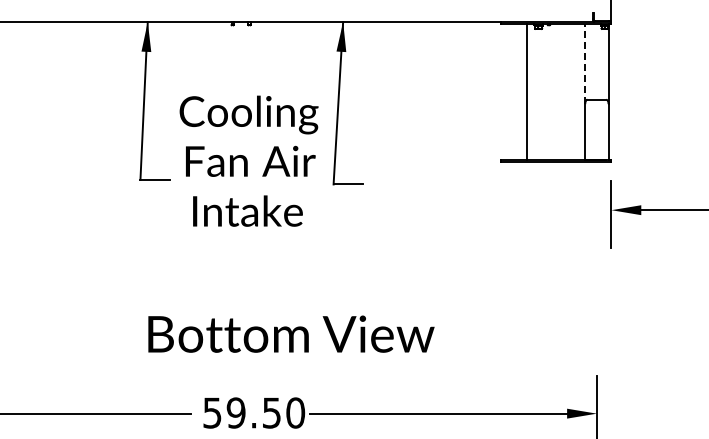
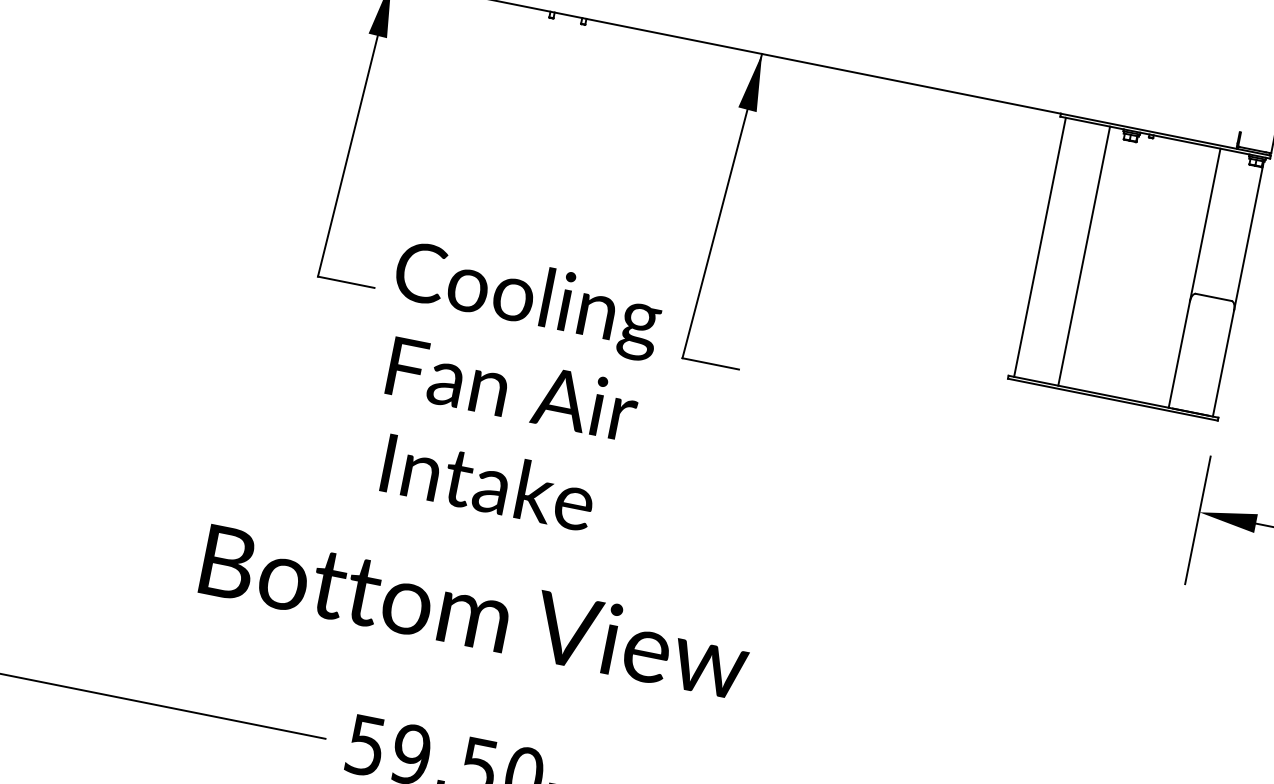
line: (585, 63) -> (1205, 224), dashed -> solid
line: (503, 91) -> (1039, 246), added
text: (248, 160) -> (508, 386), moved
text: (291, 333) -> (476, 610), moved

